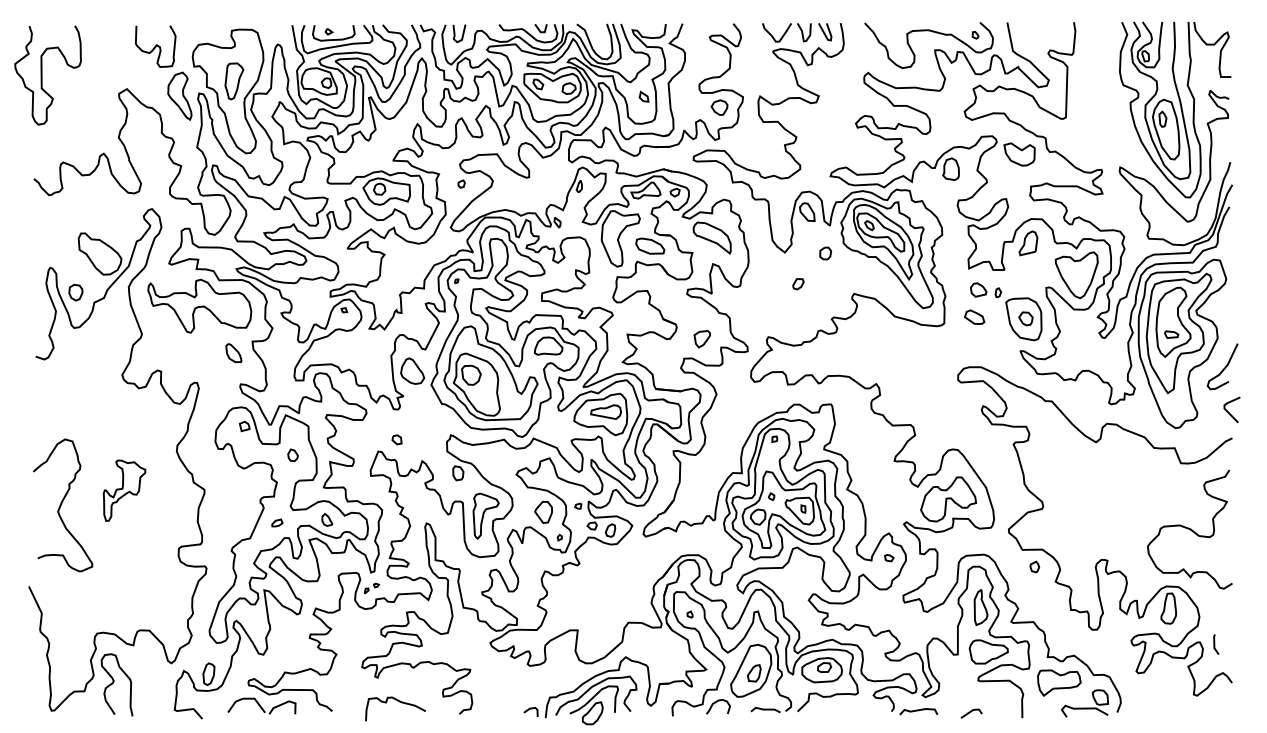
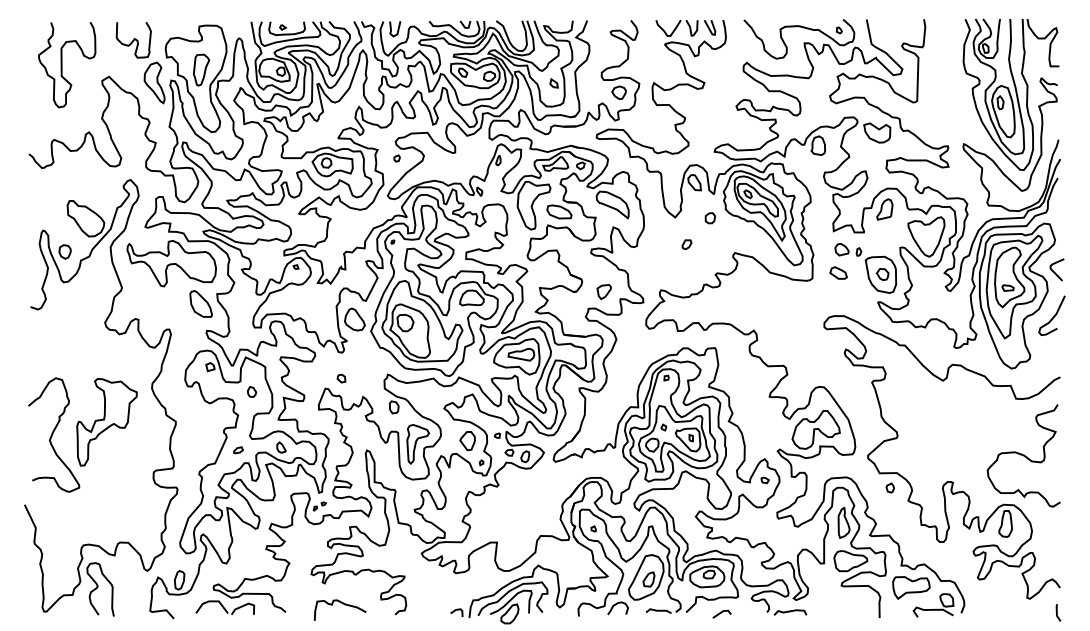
curve: (42, 76) -> (62, 65), moved
part: (233, 352) -> (200, 303), size x1.67
line: (1229, 411) -> (1054, 271), moved
part: (123, 490) -> (106, 422), size x1.67
line: (1215, 644) -> (1057, 612), moved
line: (971, 712) -> (721, 613), moved

